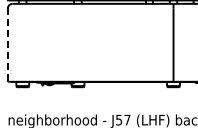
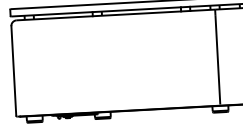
line: (7, 44) -> (13, 70), dashed -> solid

